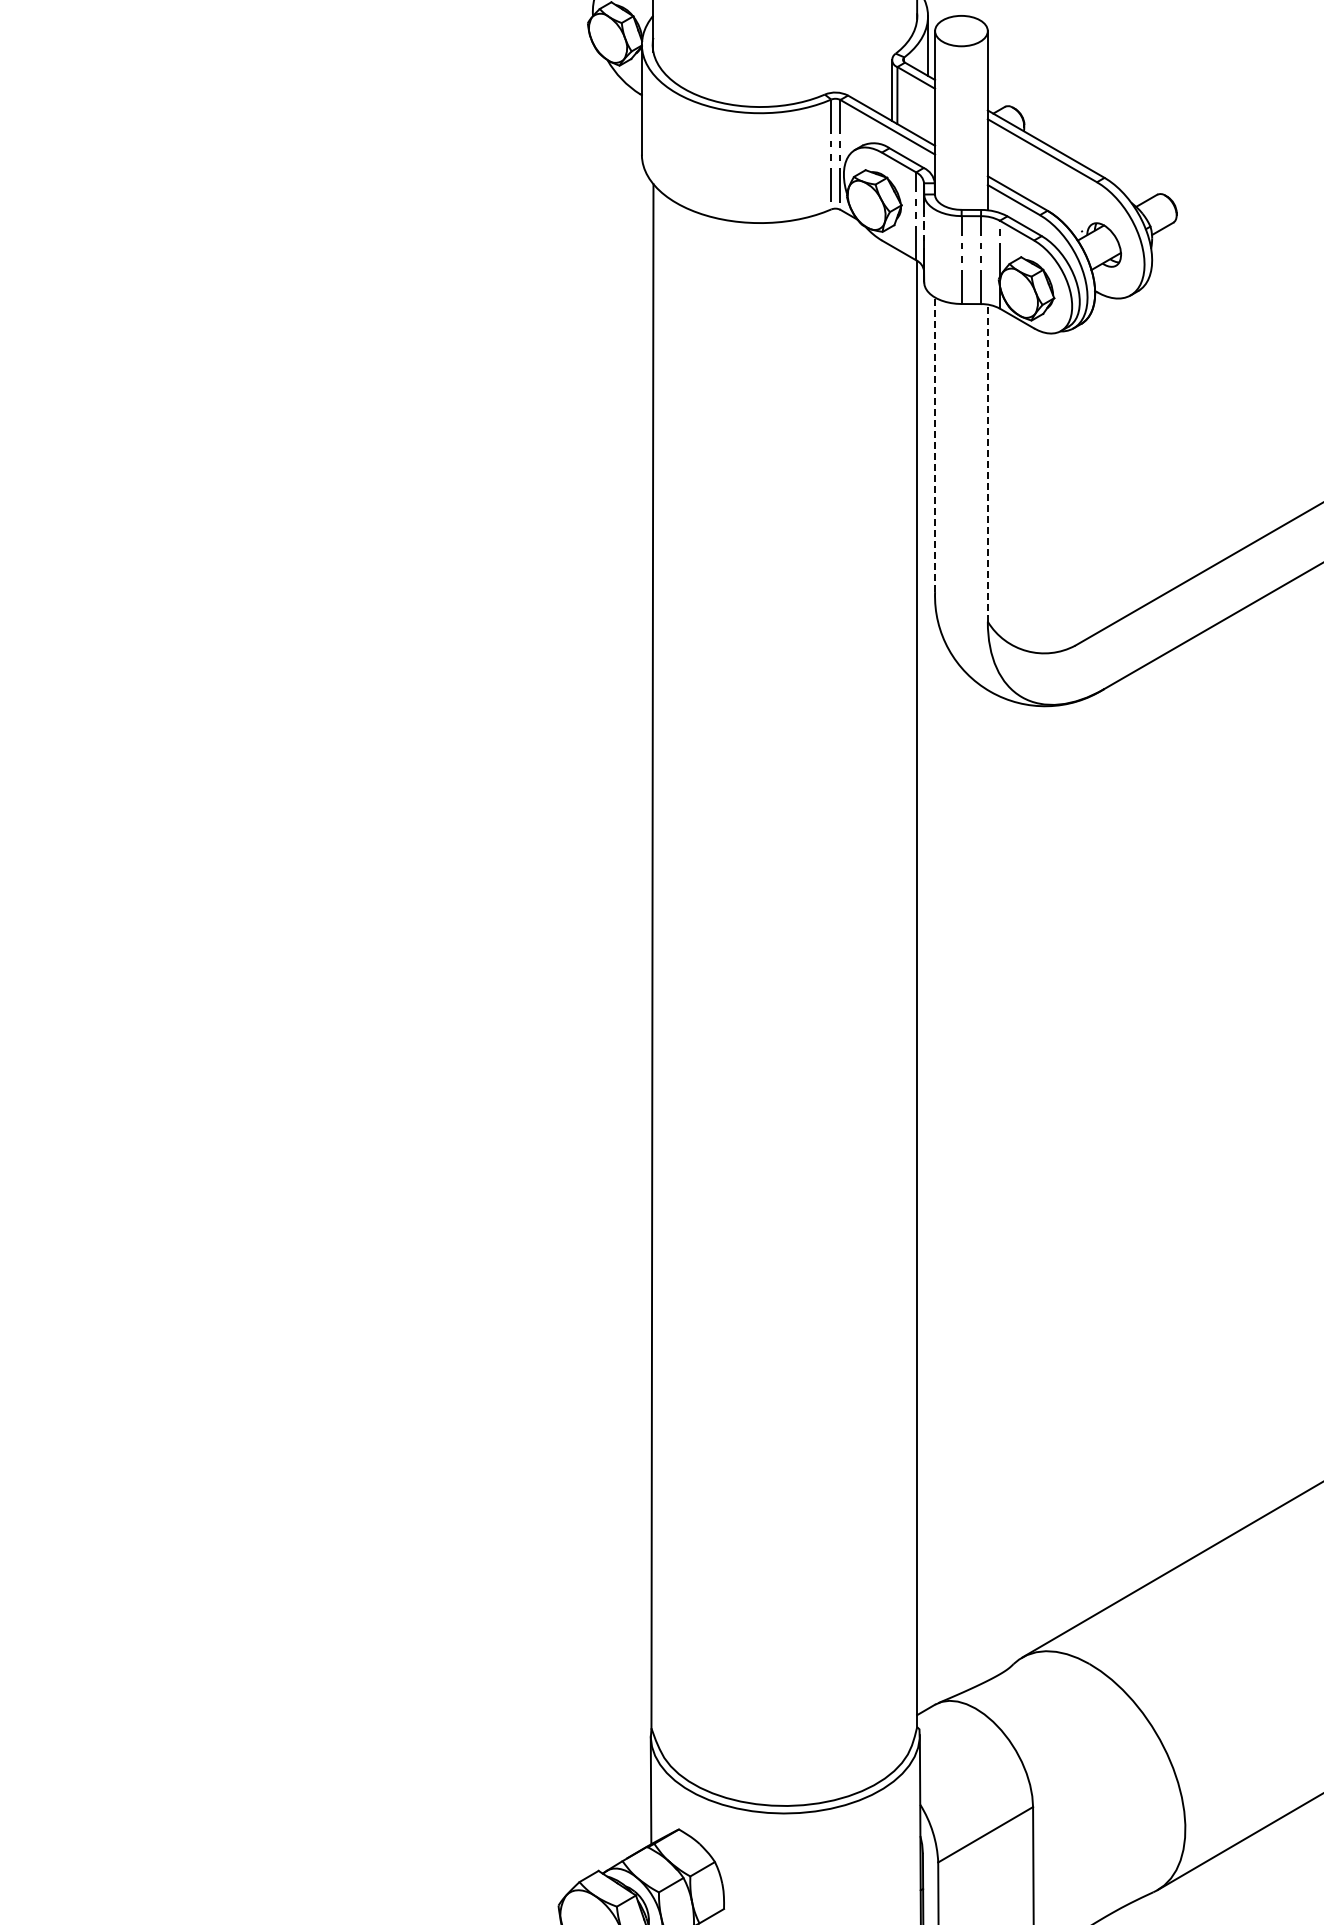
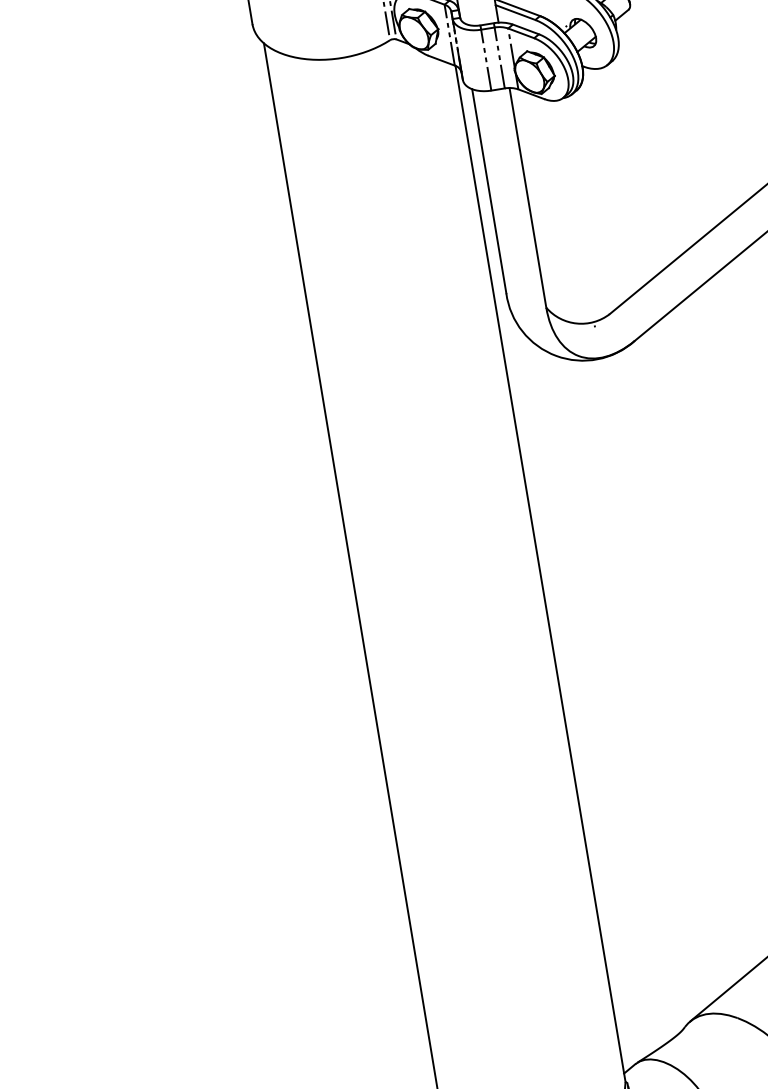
line: (935, 444) -> (489, 191), dashed -> solid
line: (987, 463) -> (527, 198), dashed -> solid

